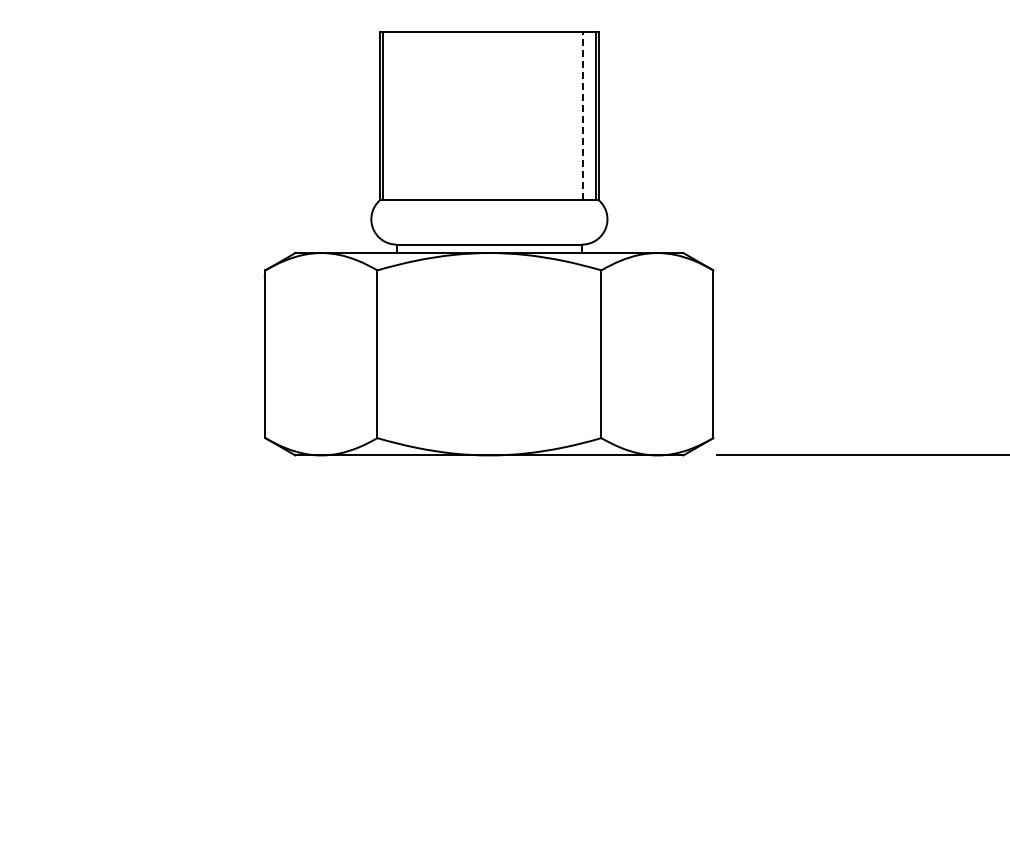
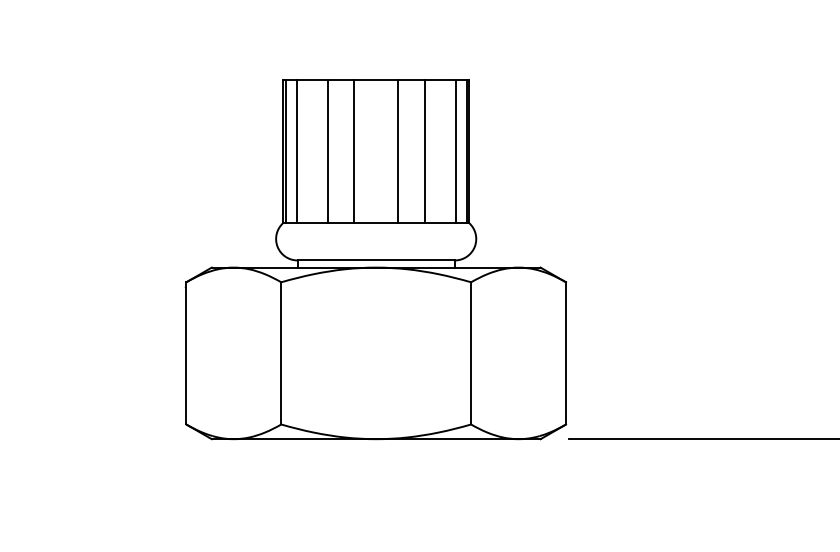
line: (395, 115) -> (296, 151), added
line: (432, 115) -> (327, 151), added
line: (463, 115) -> (354, 151), added
line: (515, 115) -> (398, 151), added
line: (546, 115) -> (424, 151), added
line: (583, 115) -> (455, 151), dashed -> solid

